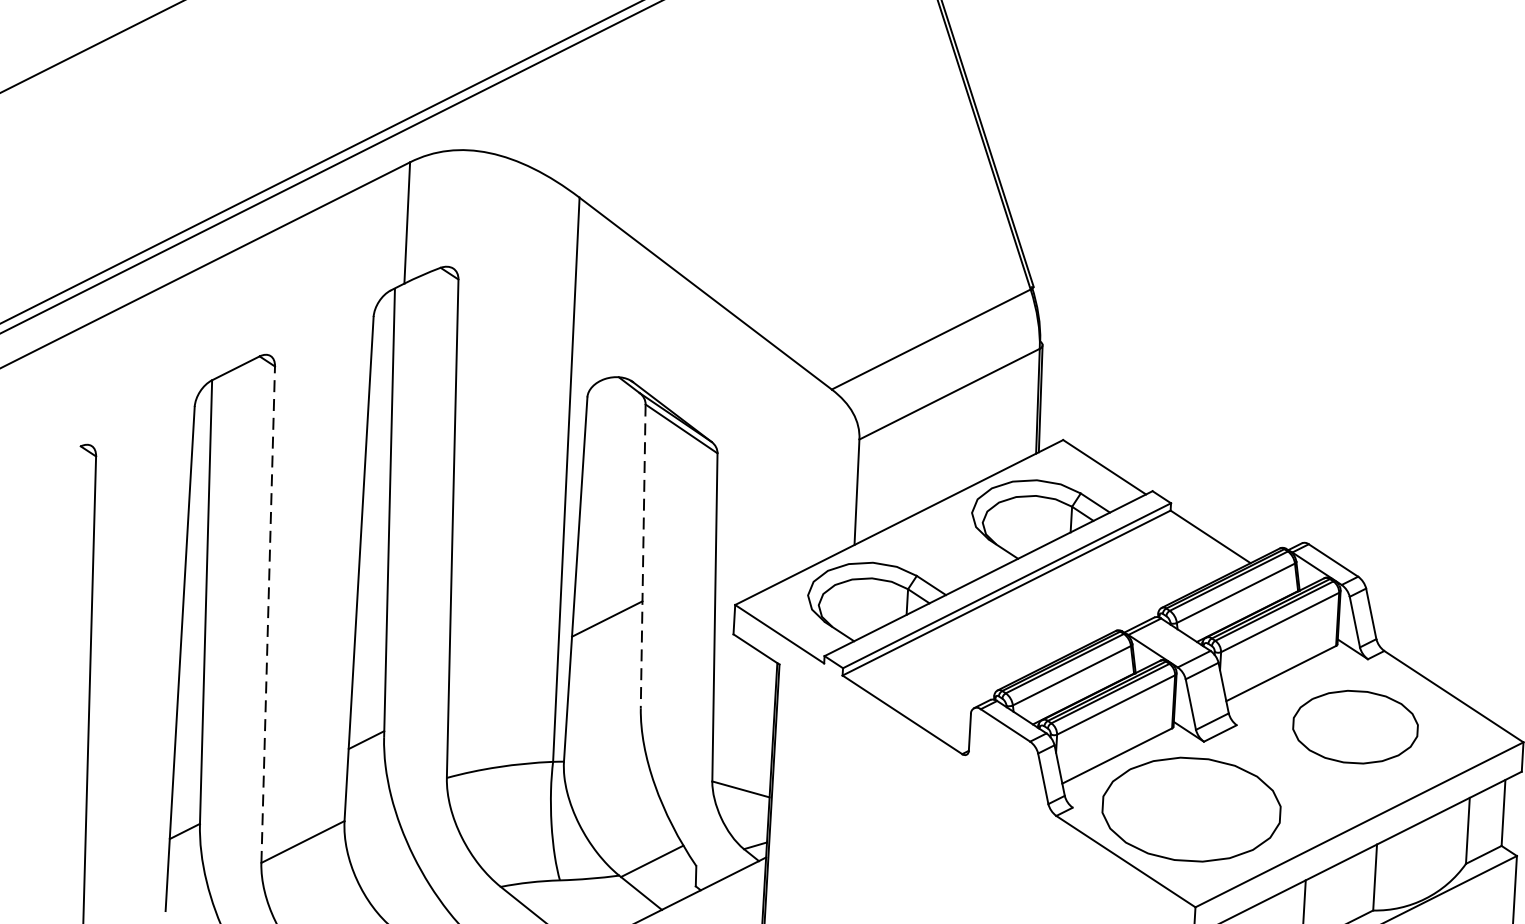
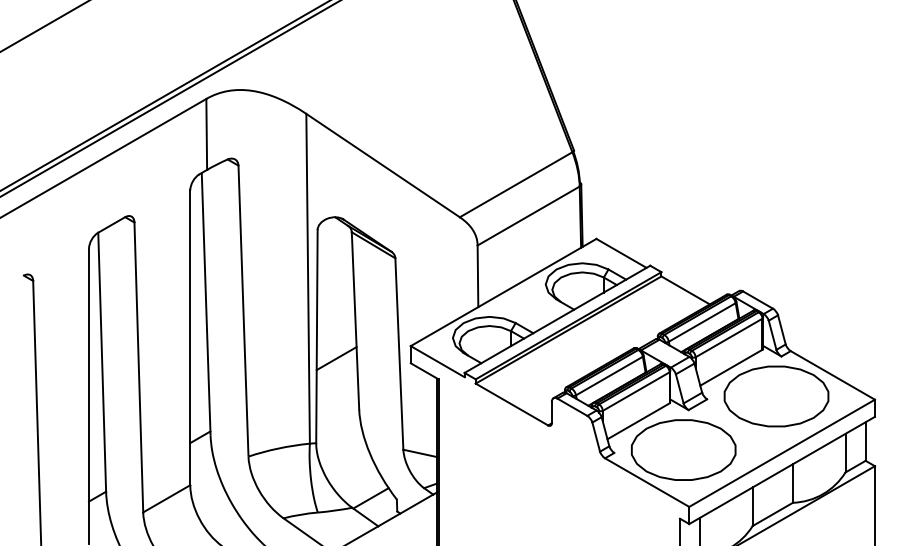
line: (643, 555) -> (355, 320), dashed -> solid
line: (267, 614) -> (138, 367), dashed -> solid
part: (1355, 727) -> (776, 396), size x1.43

